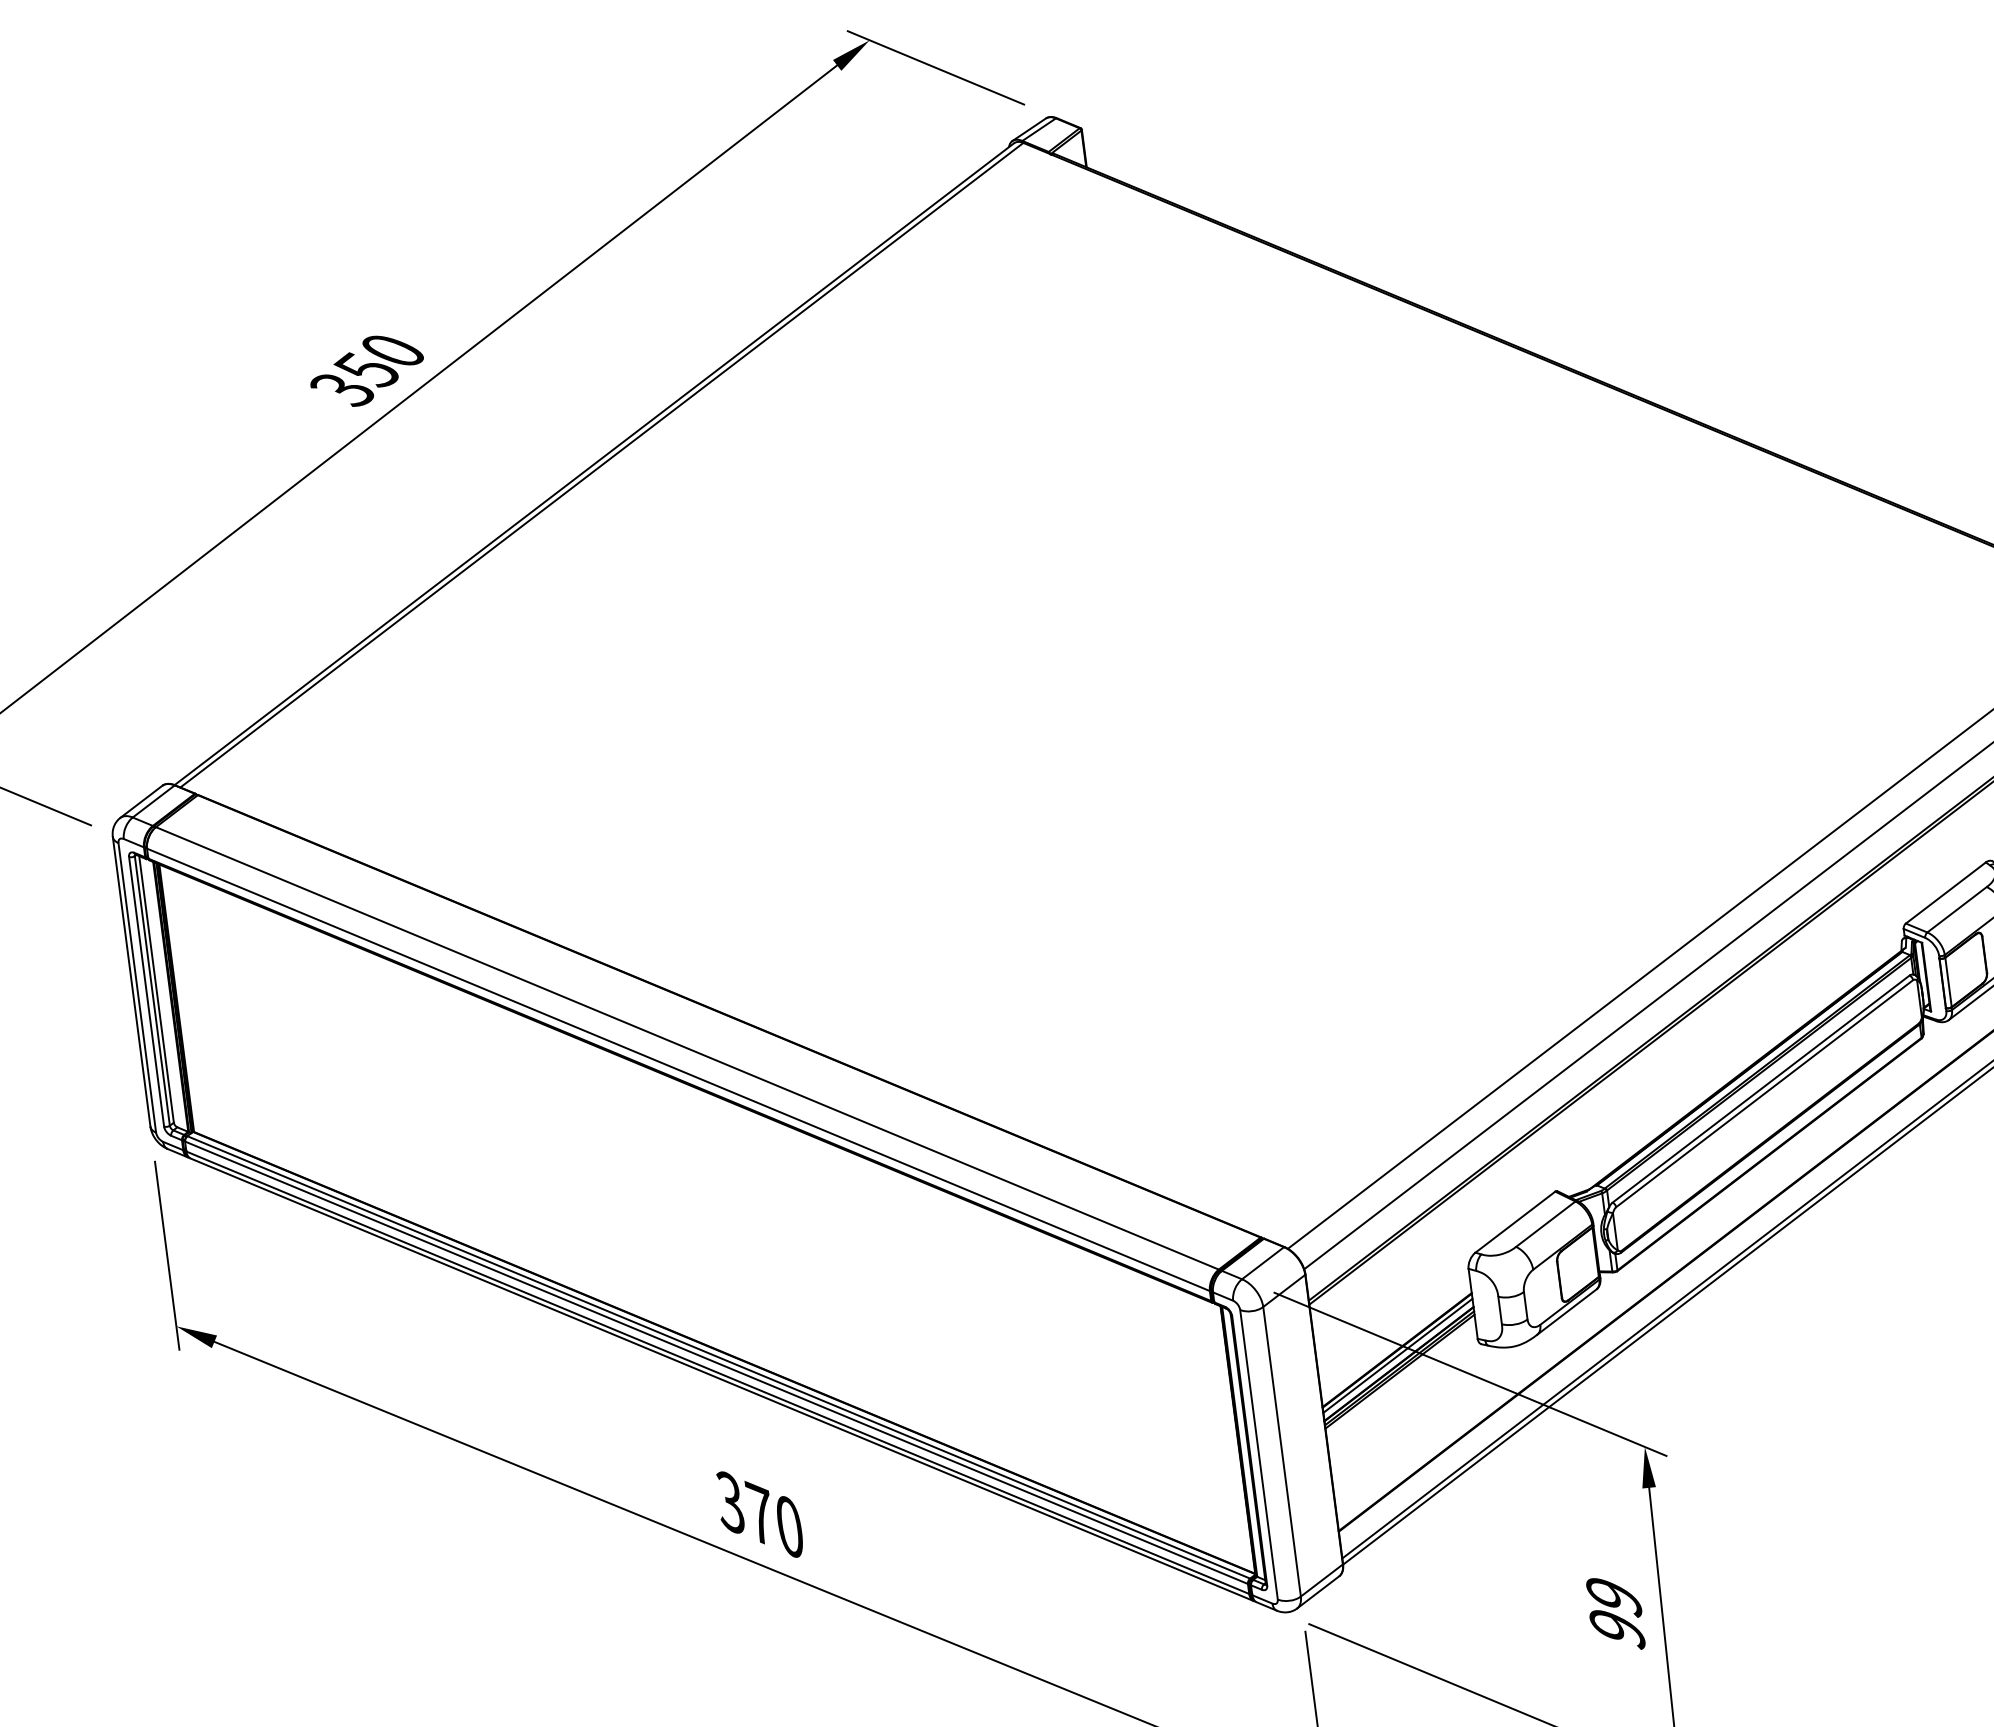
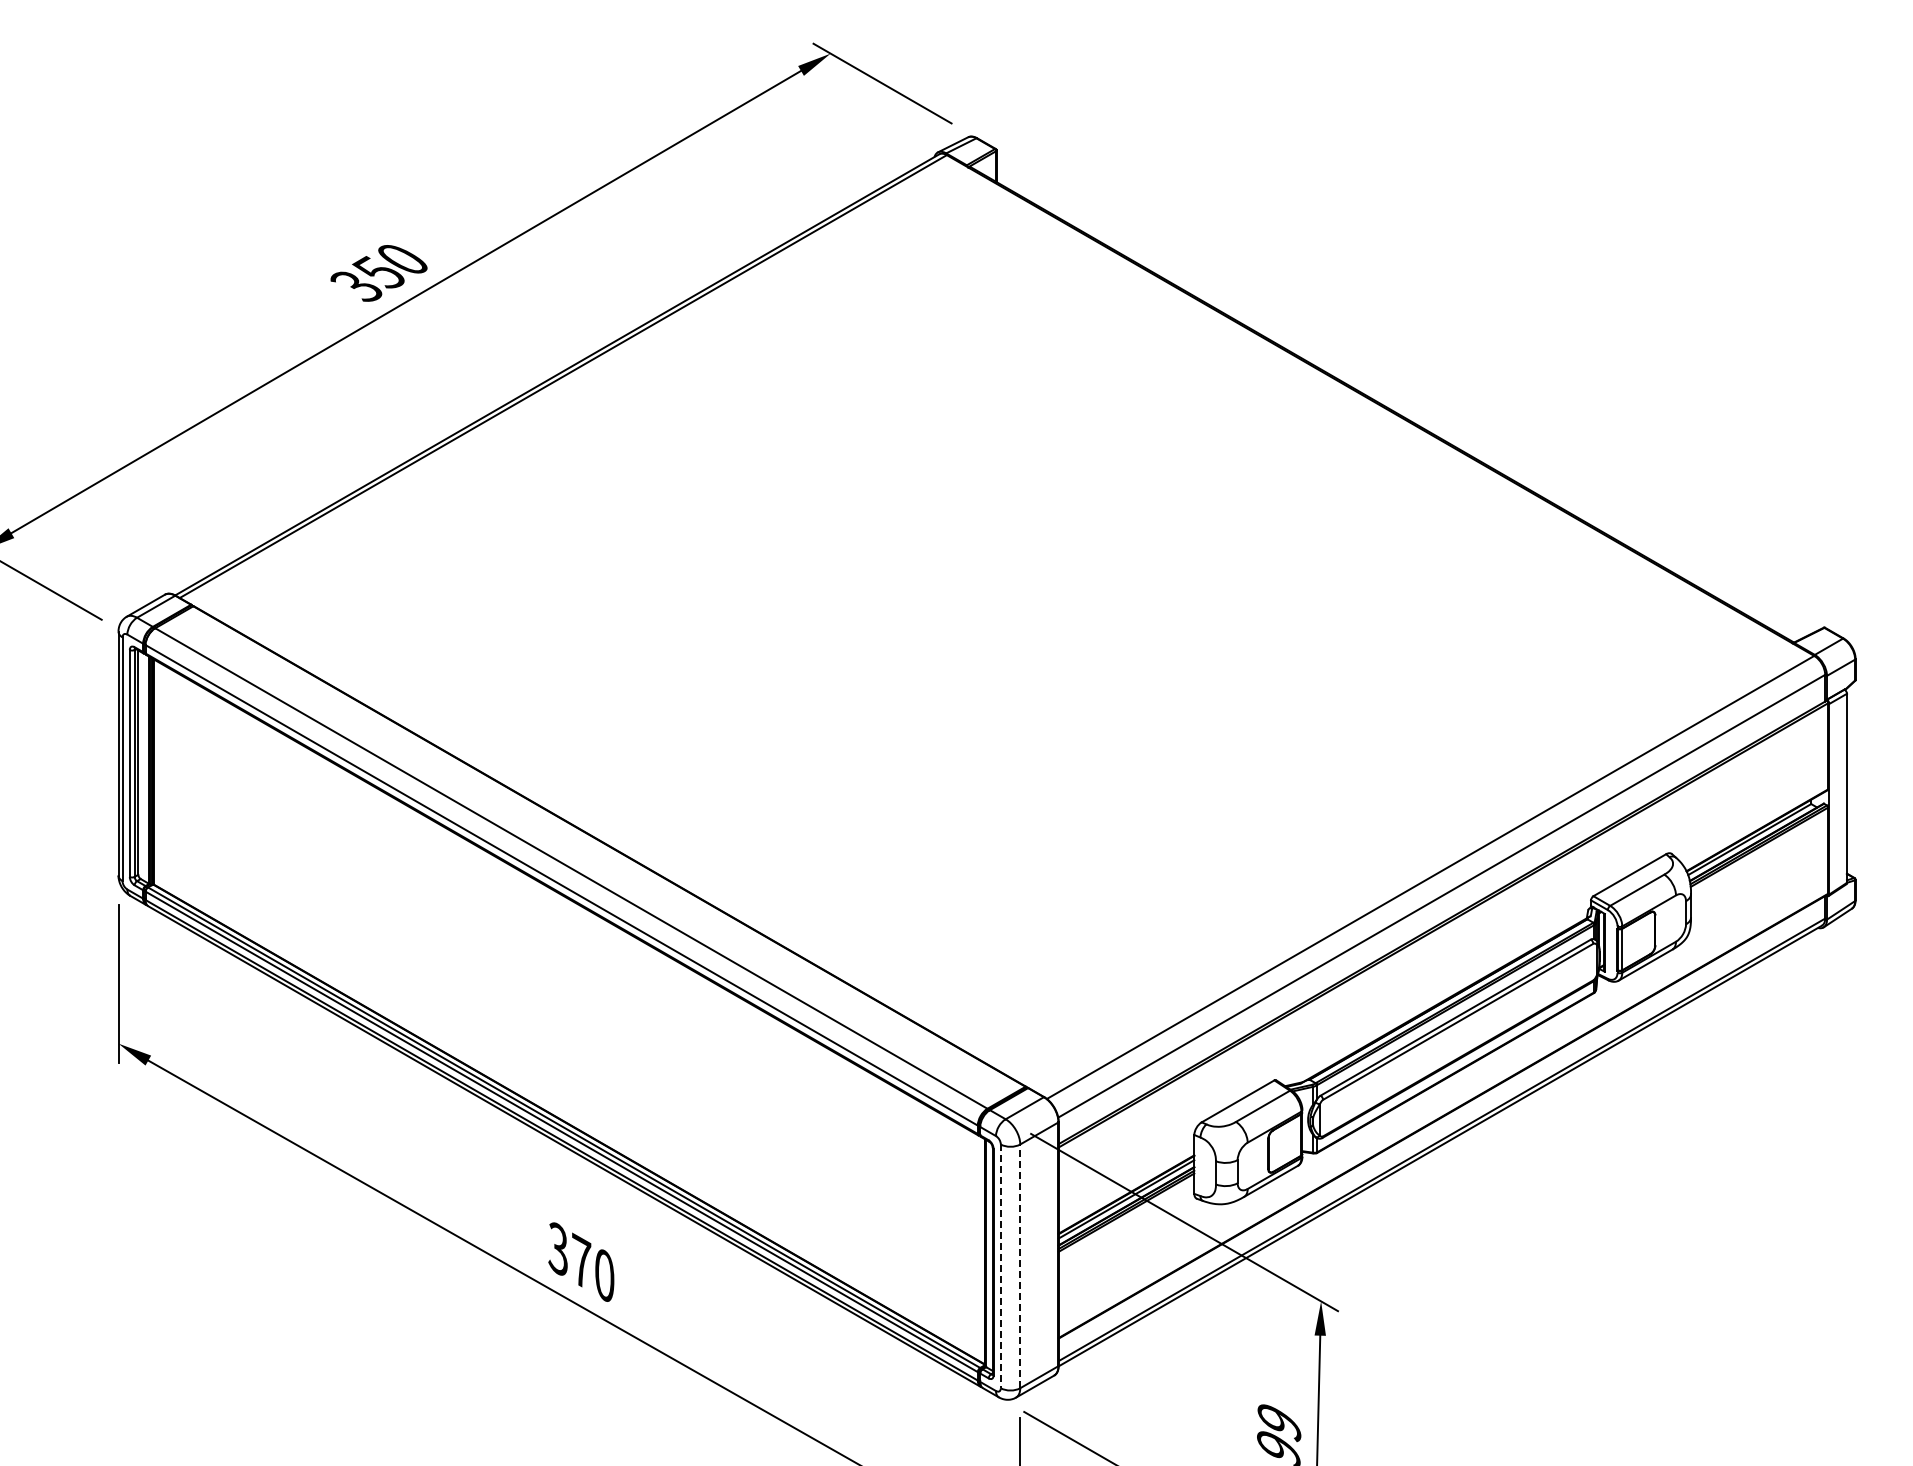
line: (1282, 1451) -> (1020, 1266), solid -> dashed
line: (1258, 1454) -> (1000, 1266), solid -> dashed

